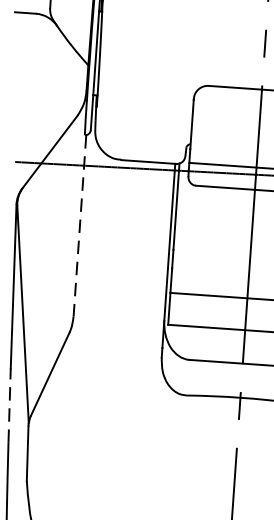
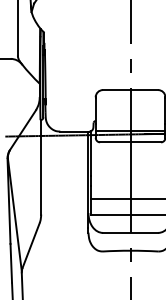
line: (80, 226) -> (41, 167), dashed -> solid
line: (10, 404) -> (11, 262), dashed -> solid

